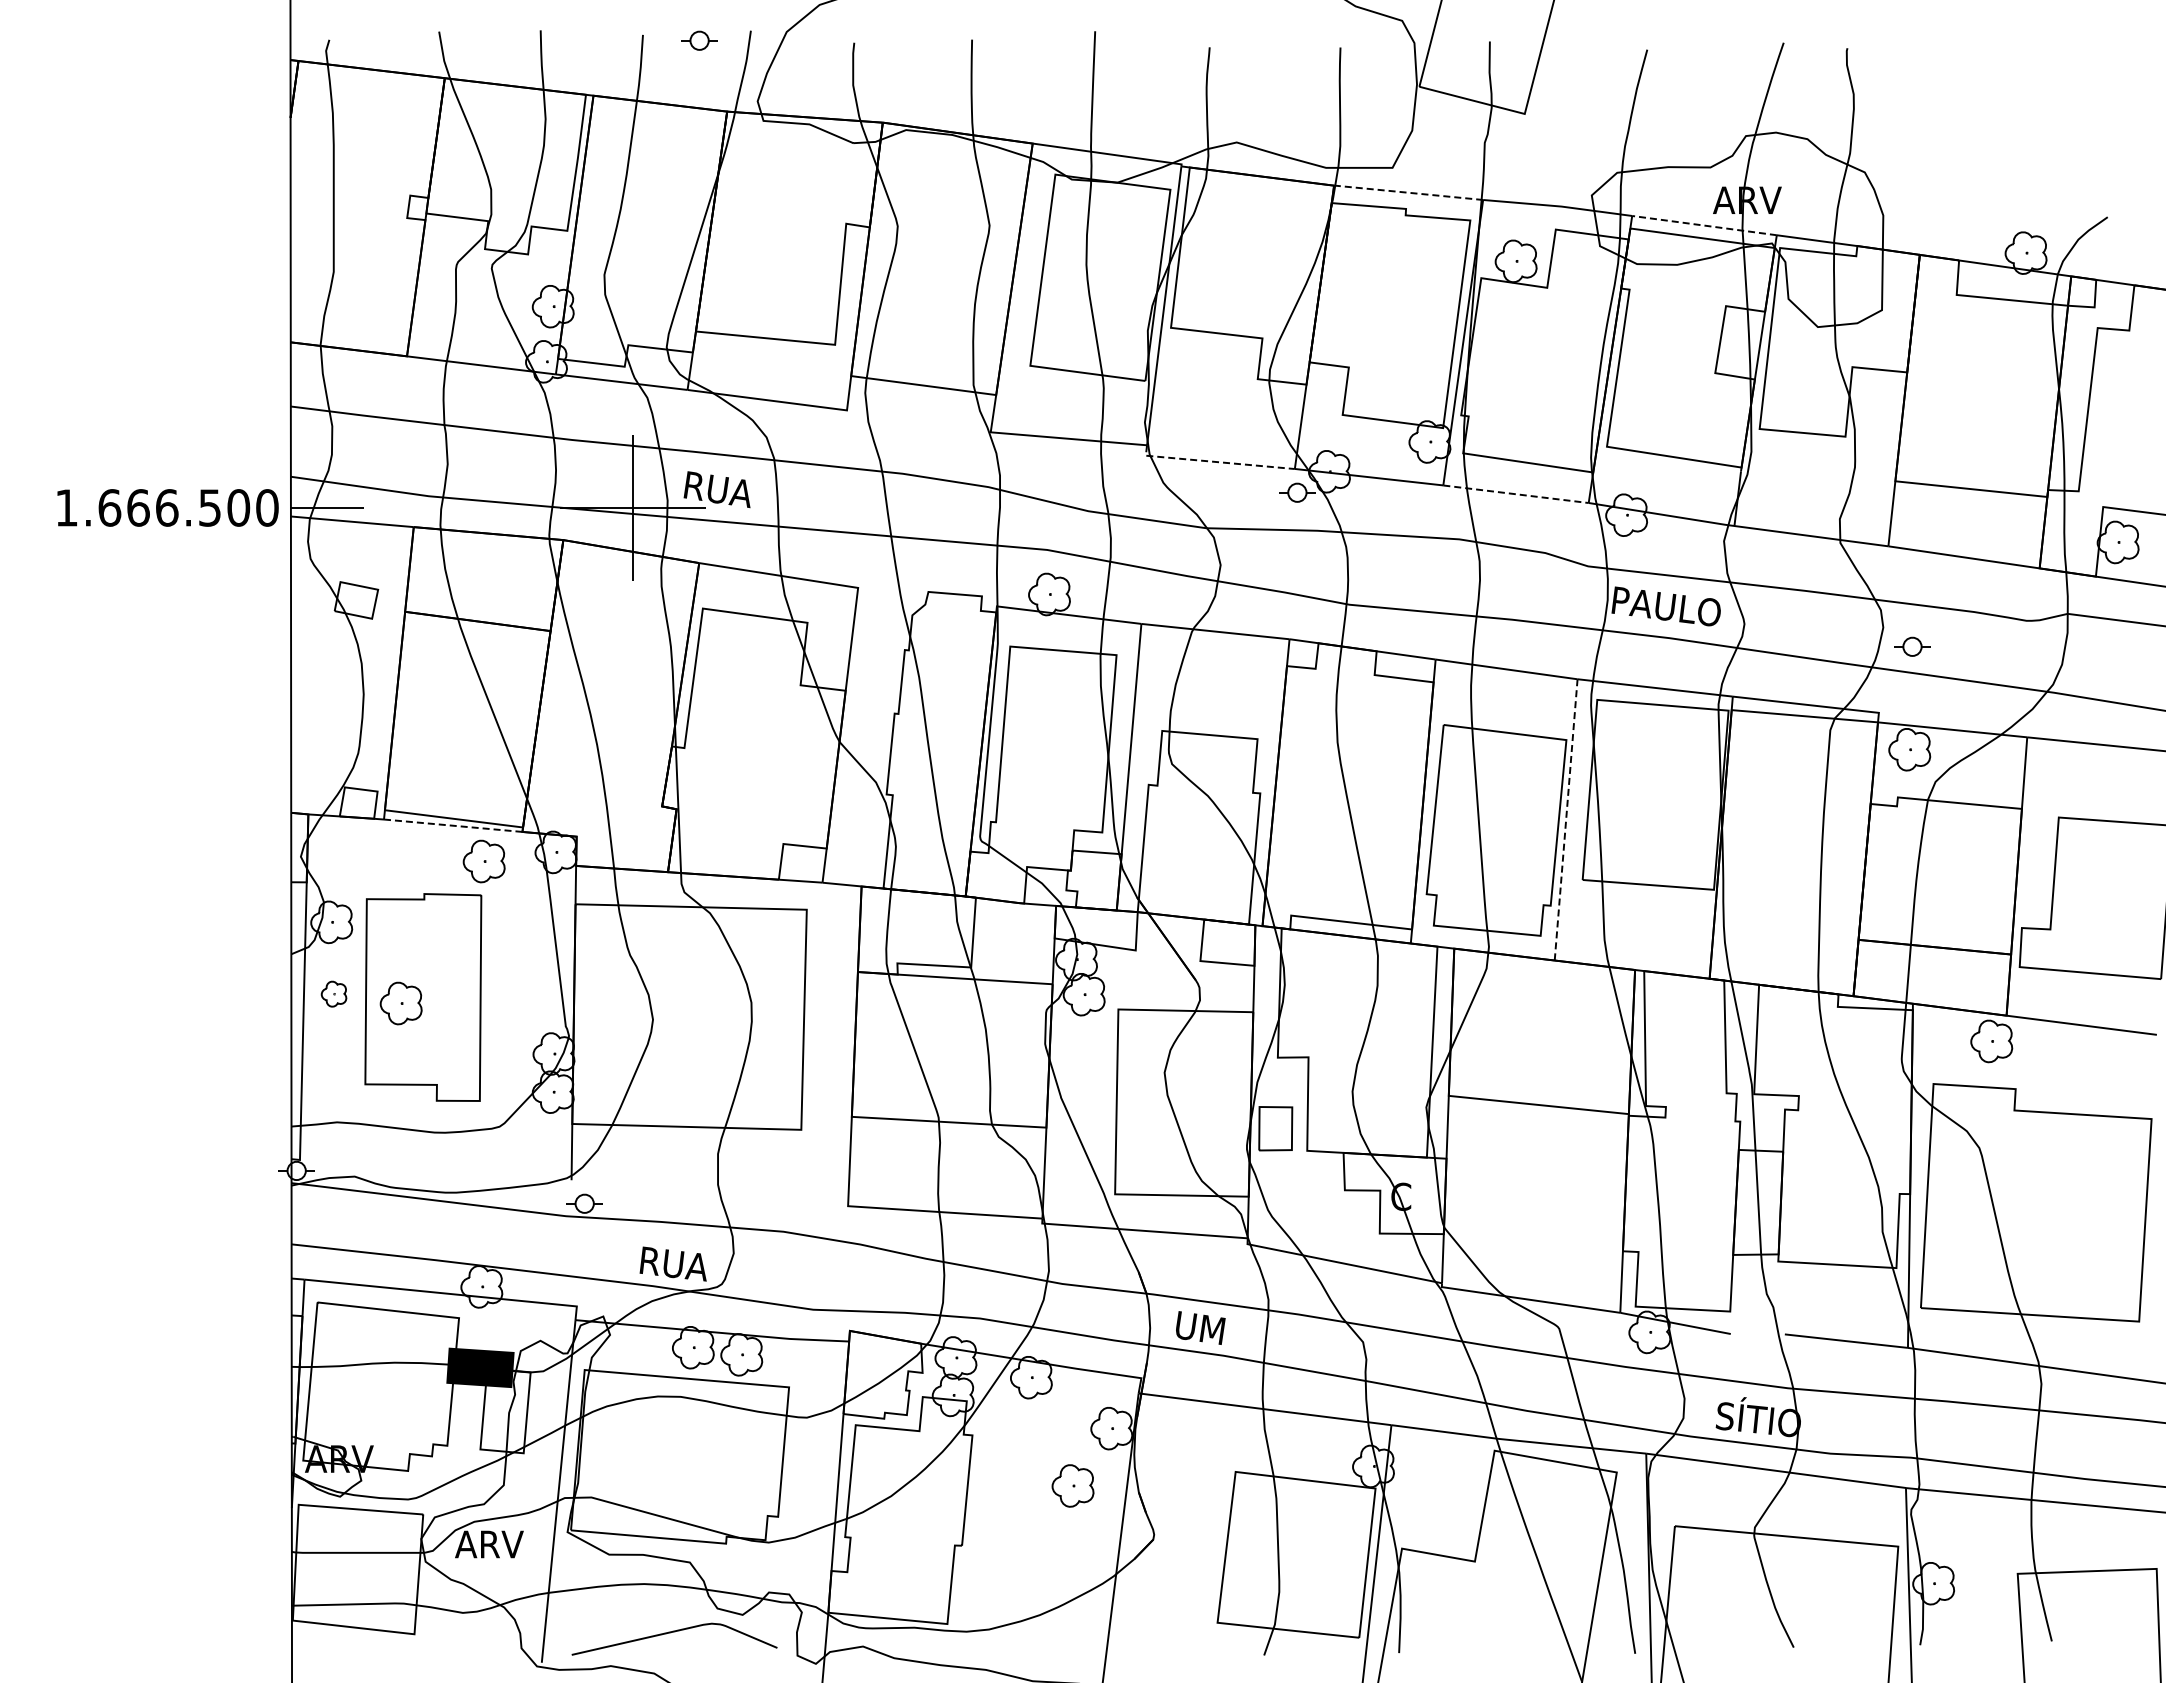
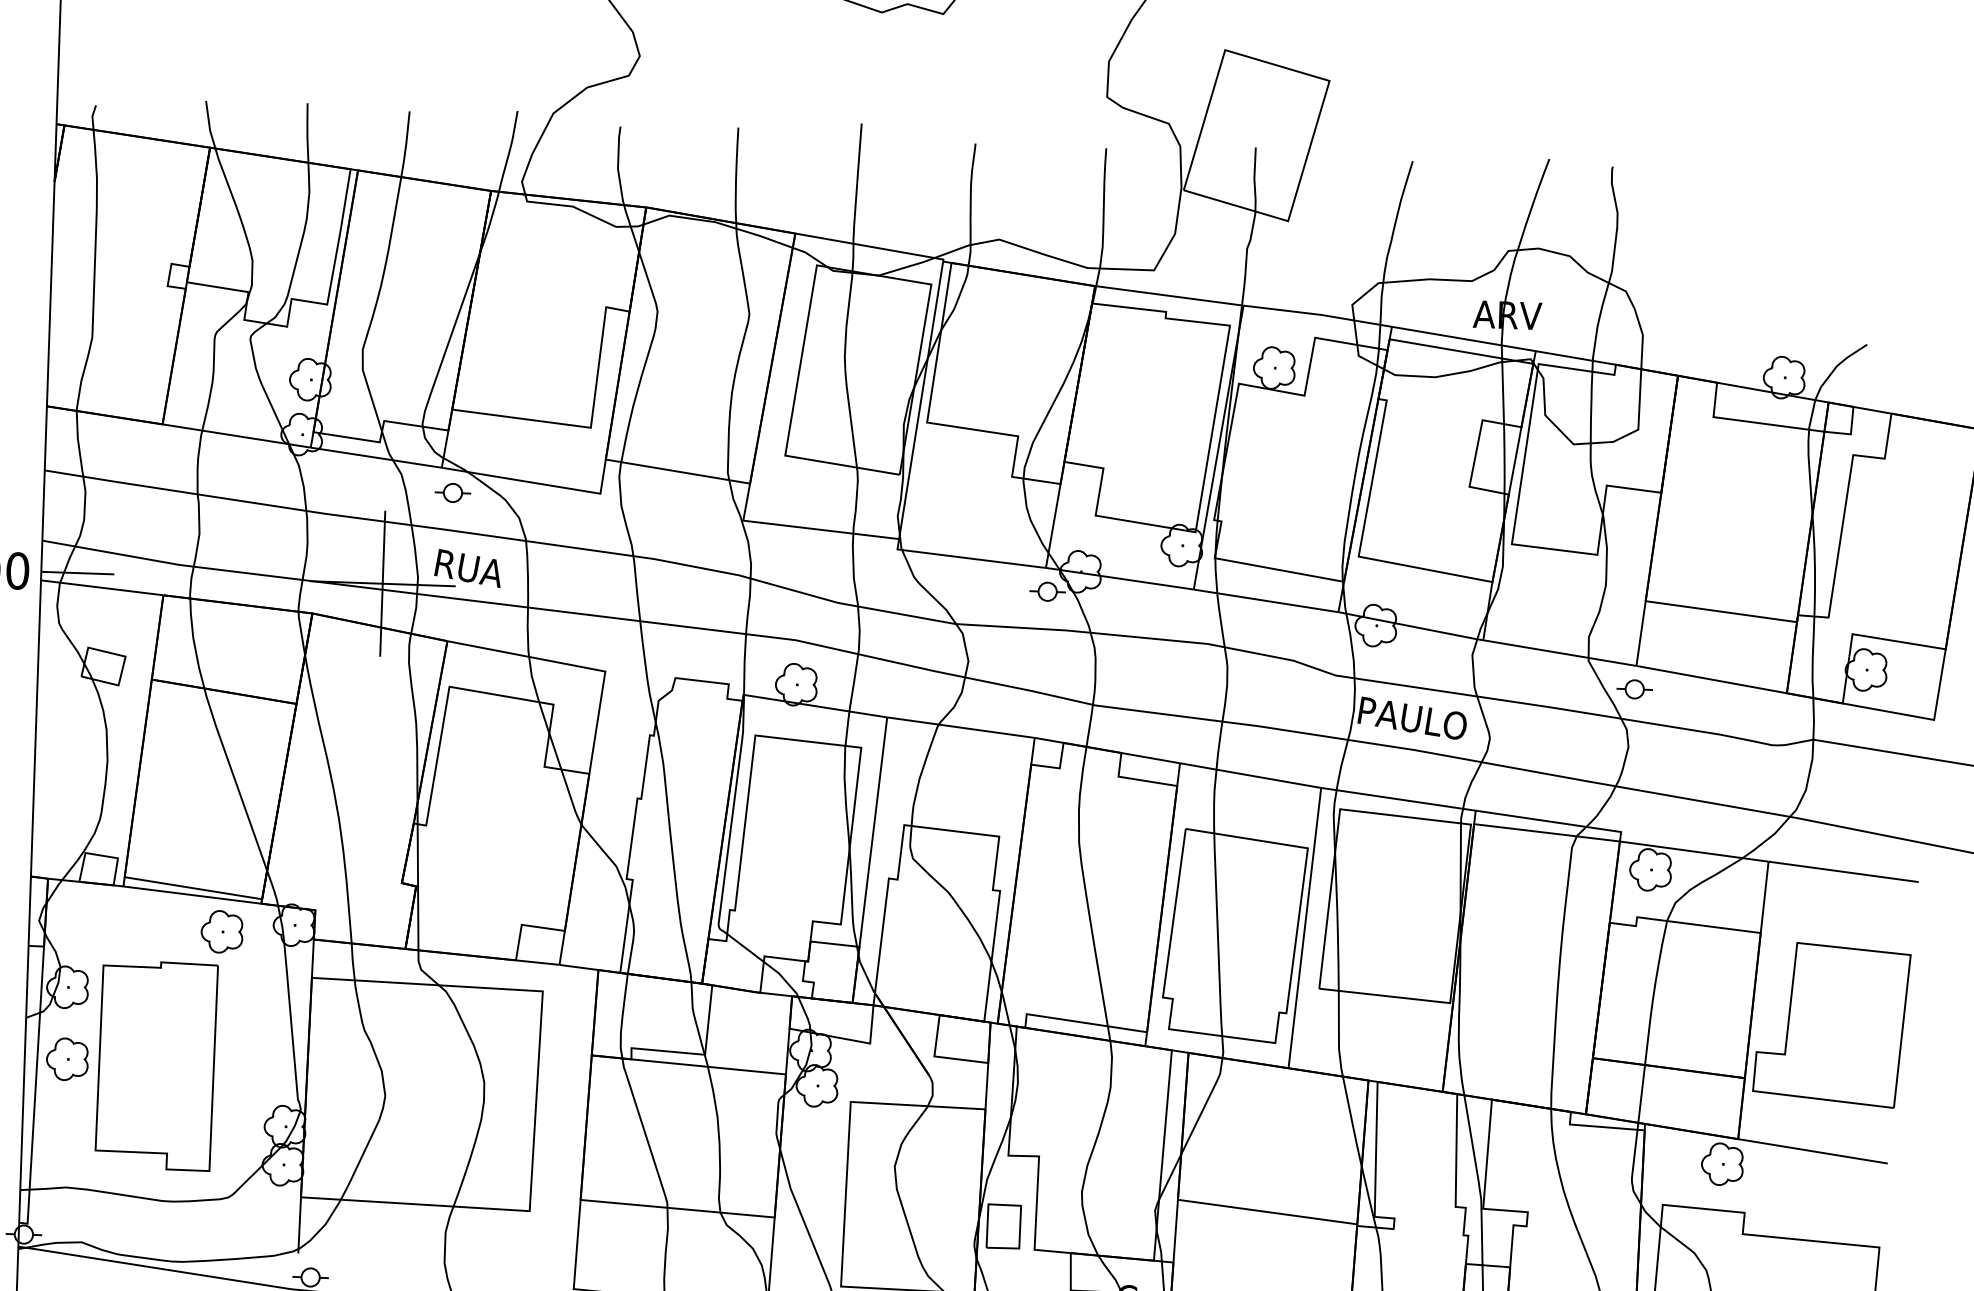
part: (699, 40) -> (452, 492), moved
line: (1408, 192) -> (1169, 295), dashed -> solid
line: (1704, 225) -> (1463, 338), dashed -> solid
line: (1214, 461) -> (965, 557), dashed -> solid
line: (1516, 494) -> (1266, 601), dashed -> solid
part: (1912, 646) -> (1634, 689), moved
line: (1566, 820) -> (1305, 928), dashed -> solid
line: (452, 825) -> (191, 894), dashed -> solid
part: (333, 993) -> (66, 1058), size x1.67
part: (400, 1003) -> (133, 1070), removed

